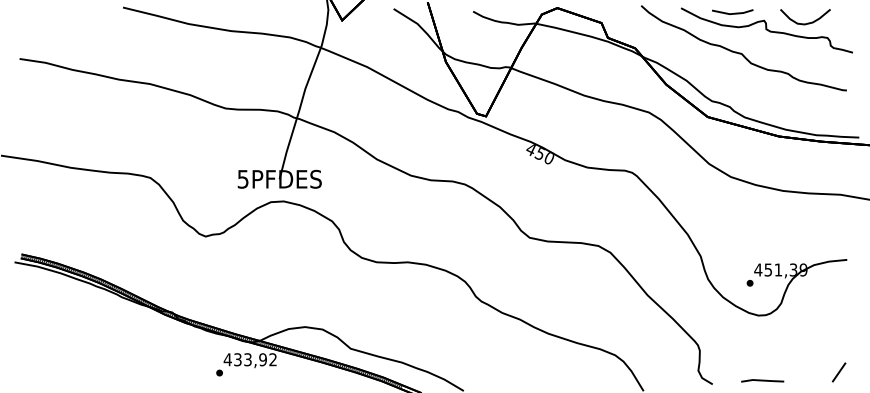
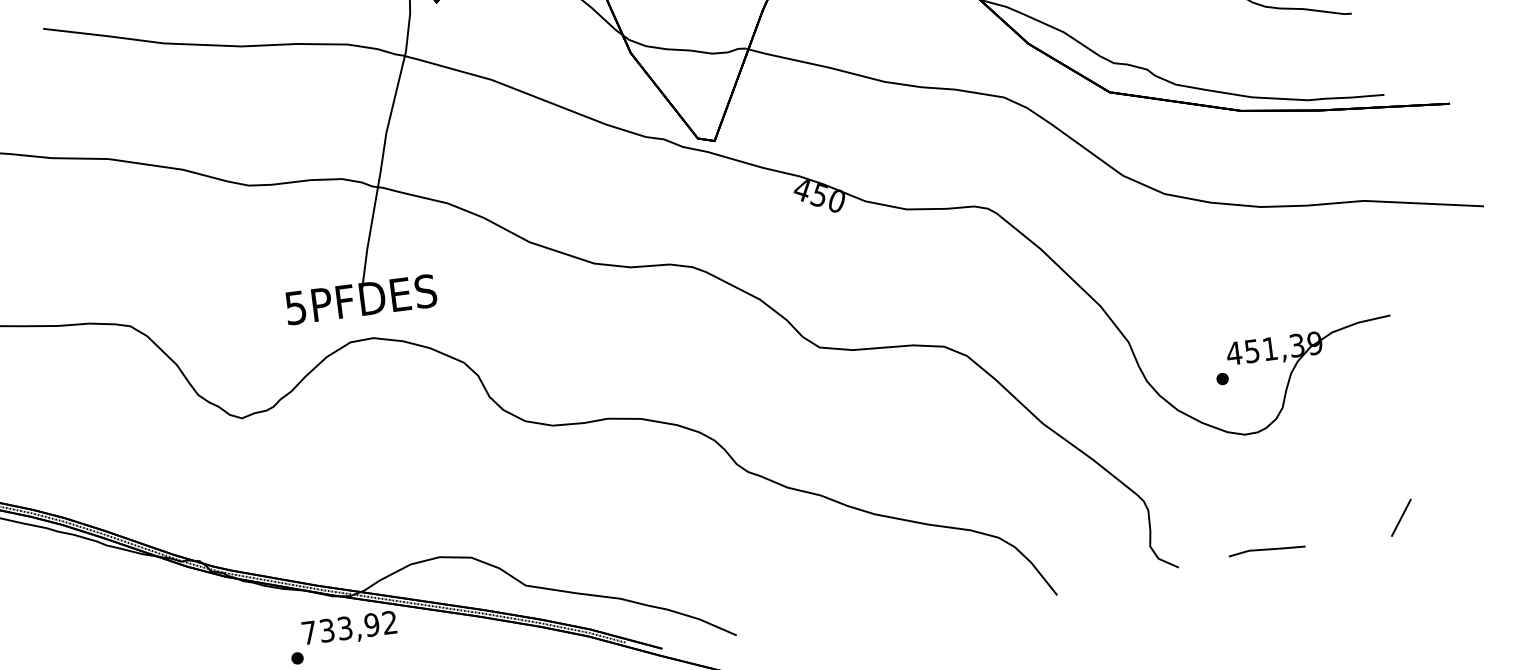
text: (227, 359) -> (308, 632), 433,92 -> 733,92

